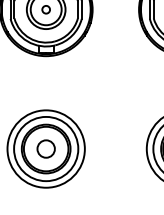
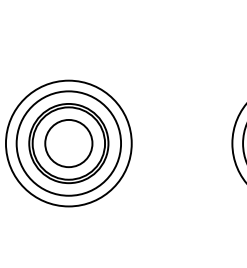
circle: (45, 148) -> (67, 142), size x1.67

